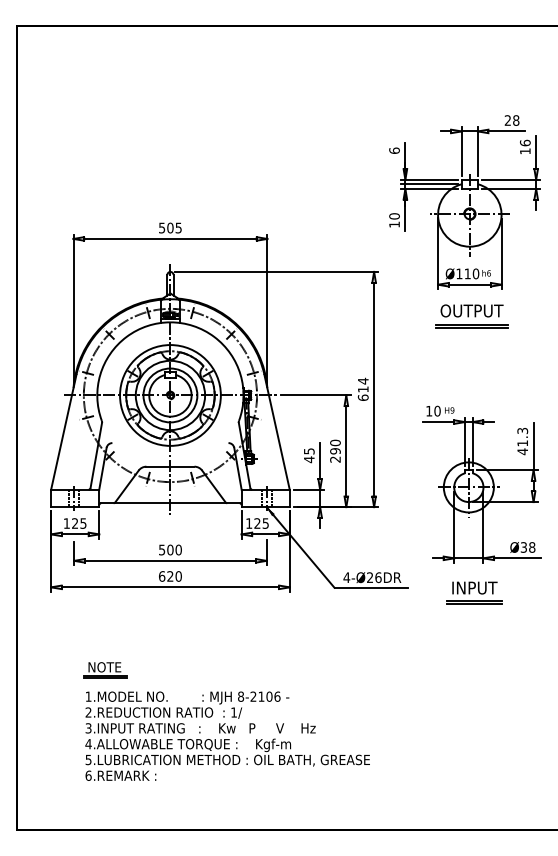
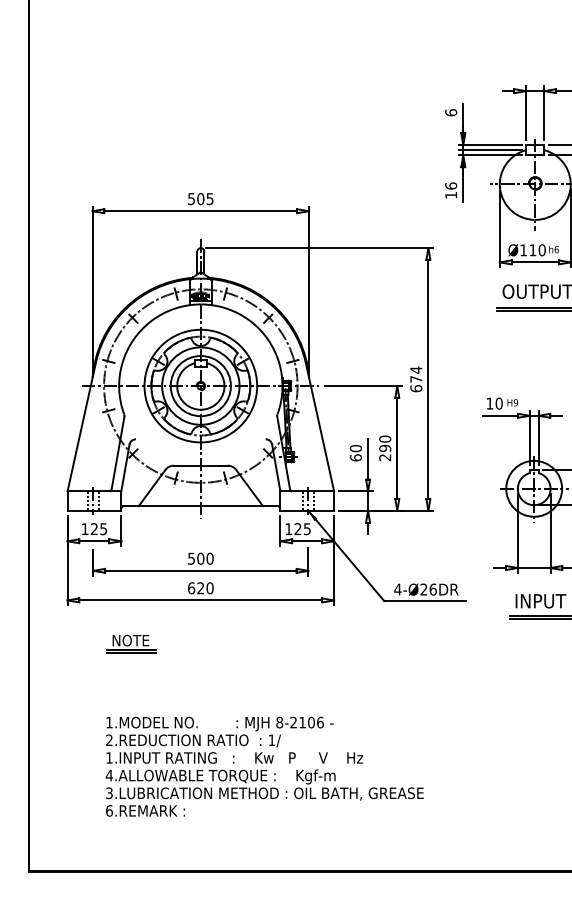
text: (394, 216) -> (451, 186), 10 -> 16
text: (363, 389) -> (416, 379), 614 -> 674
text: (308, 455) -> (355, 453), 45 -> 60
part: (105, 670) -> (131, 644), moved
text: (88, 728) -> (109, 758), 3.INPUT -> 1.INPUT
text: (88, 759) -> (109, 792), 5.LUBRICATION -> 3.LUBRICATION

